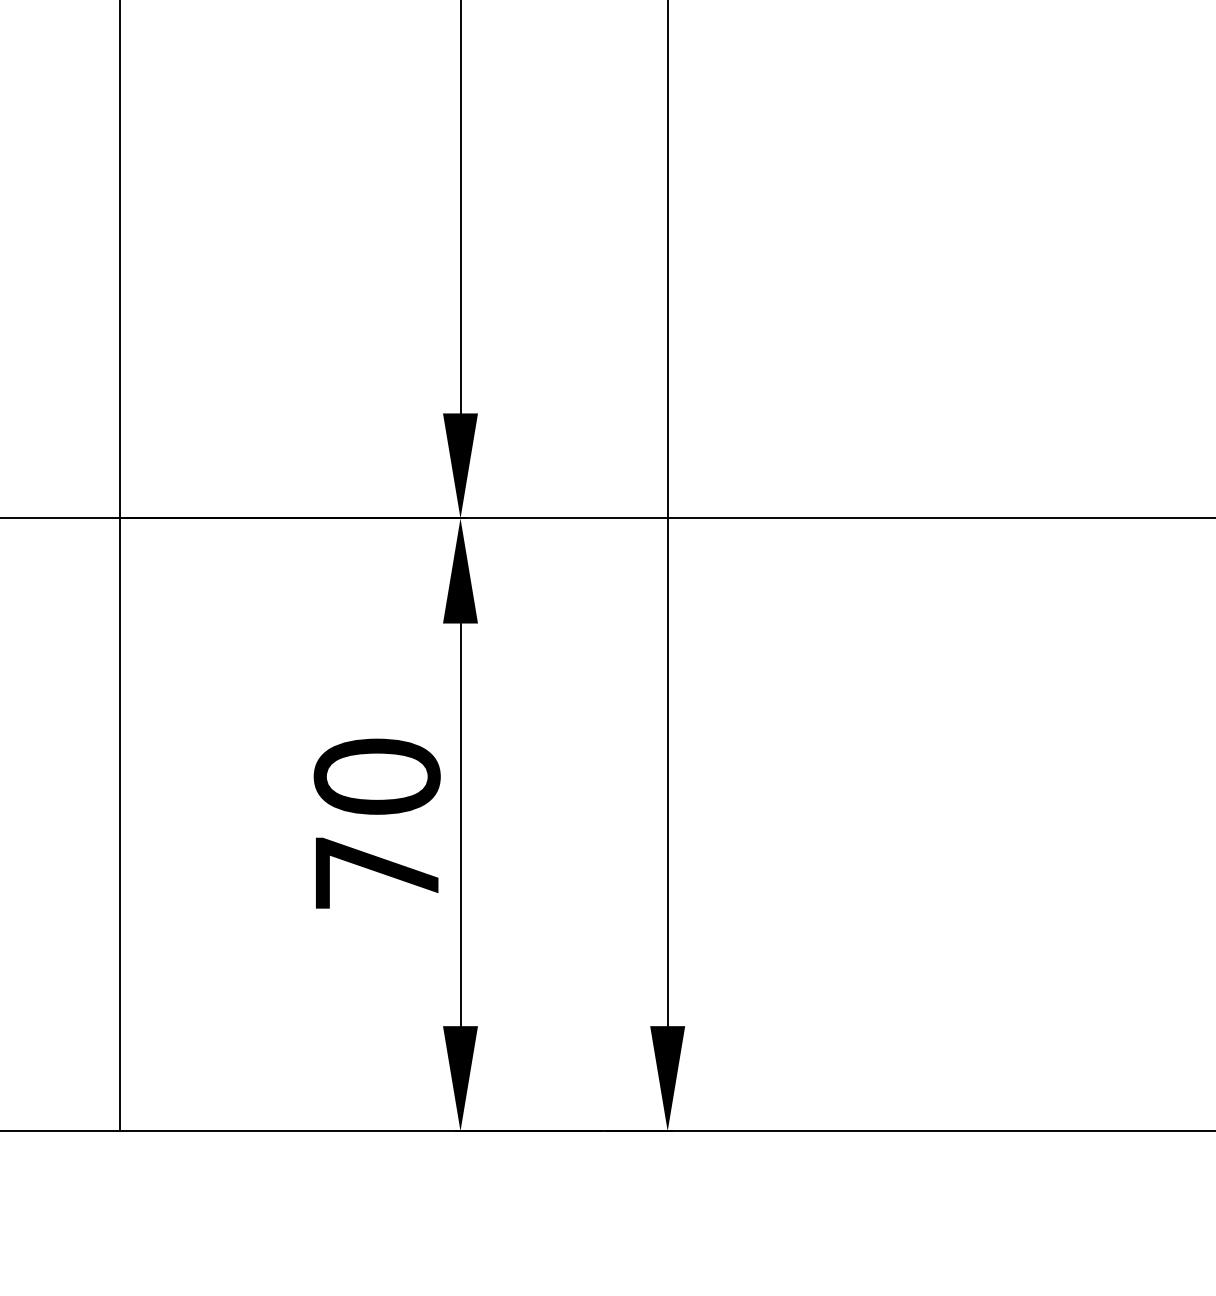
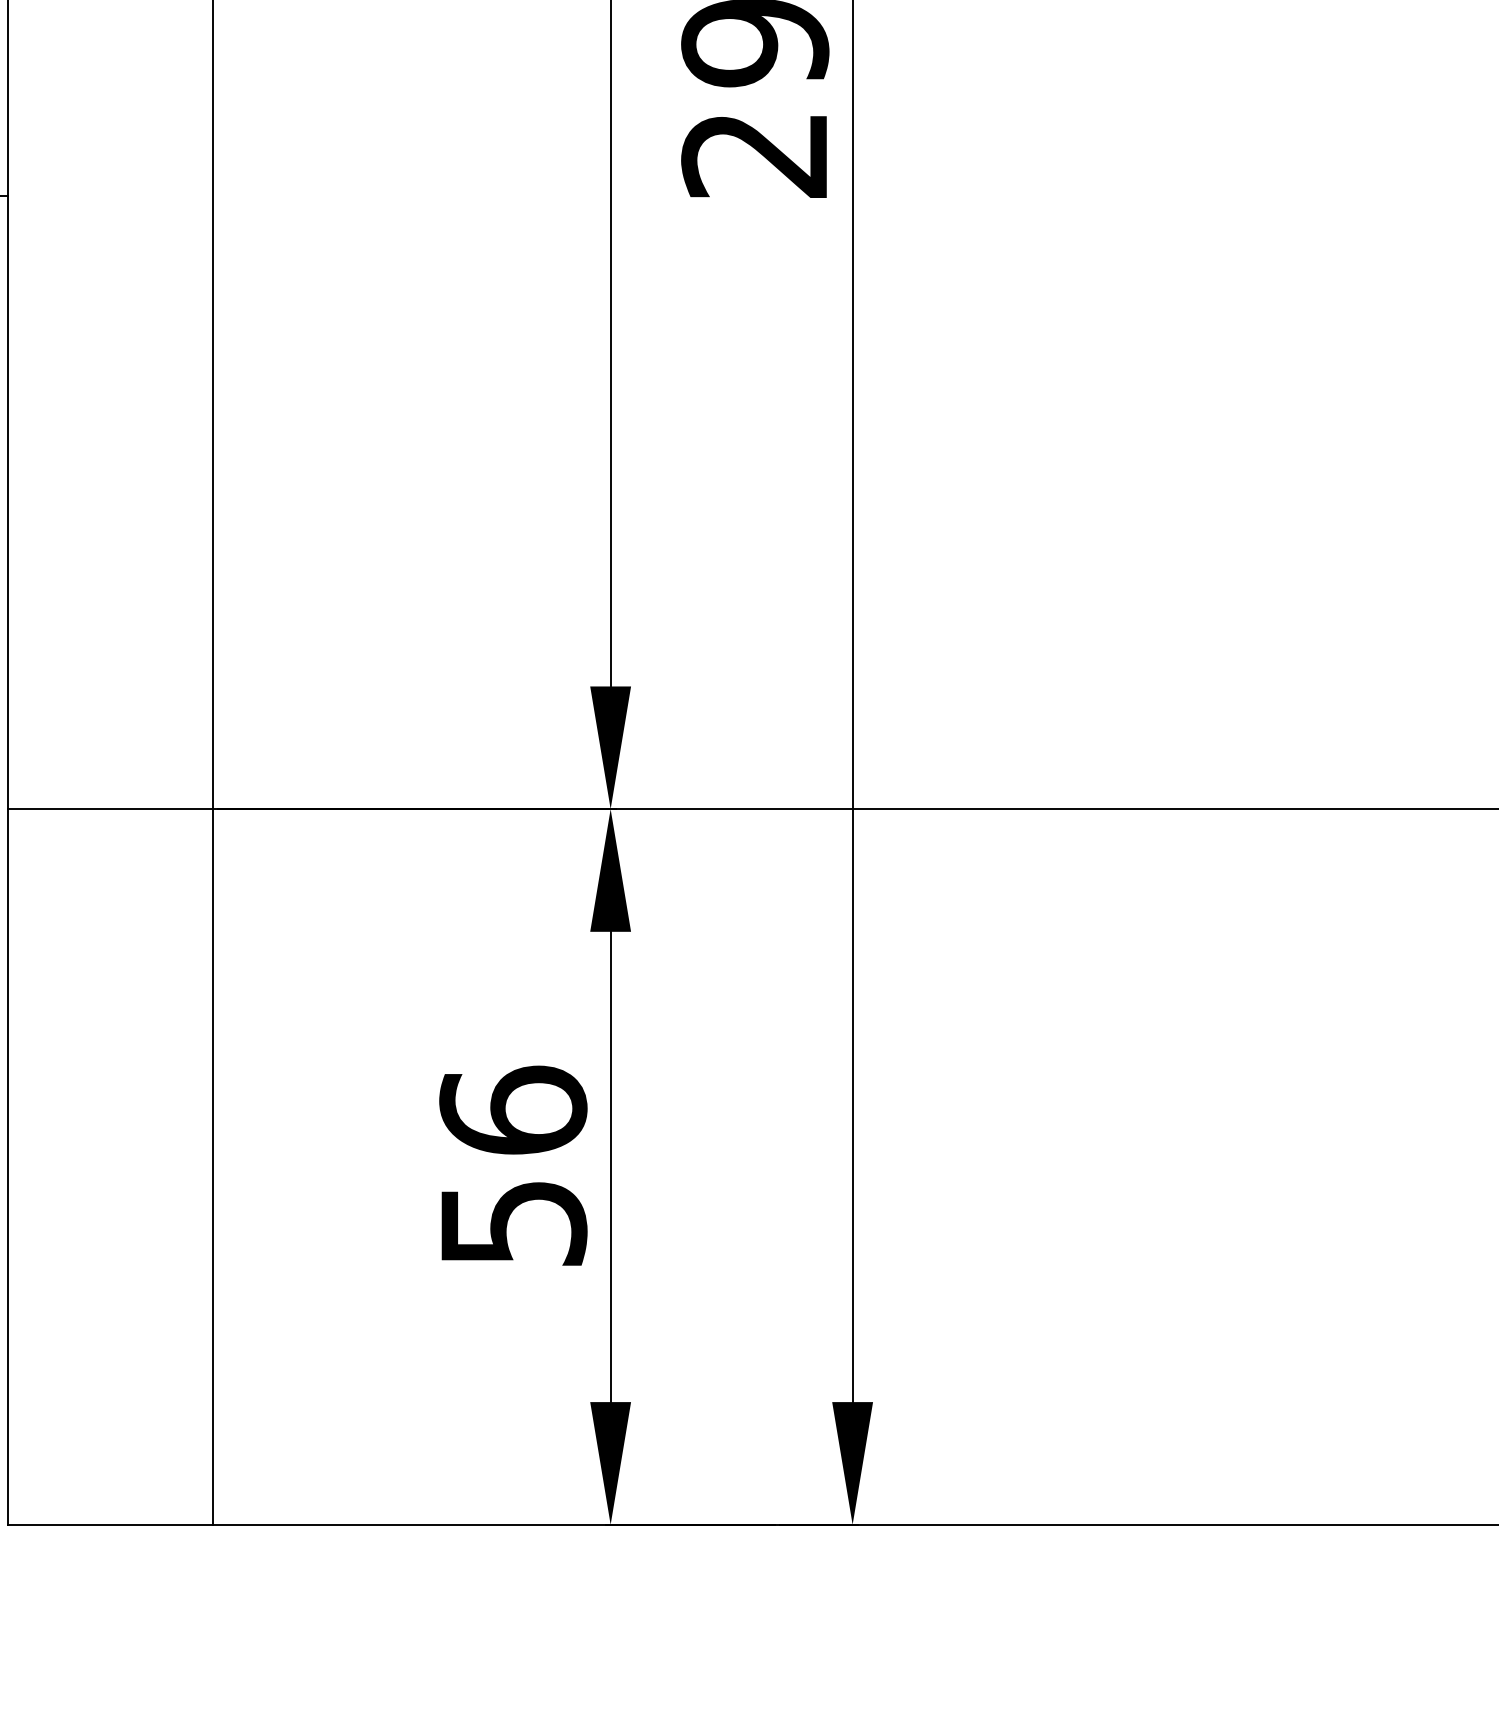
text: (377, 823) -> (513, 1165), 70 -> 56

